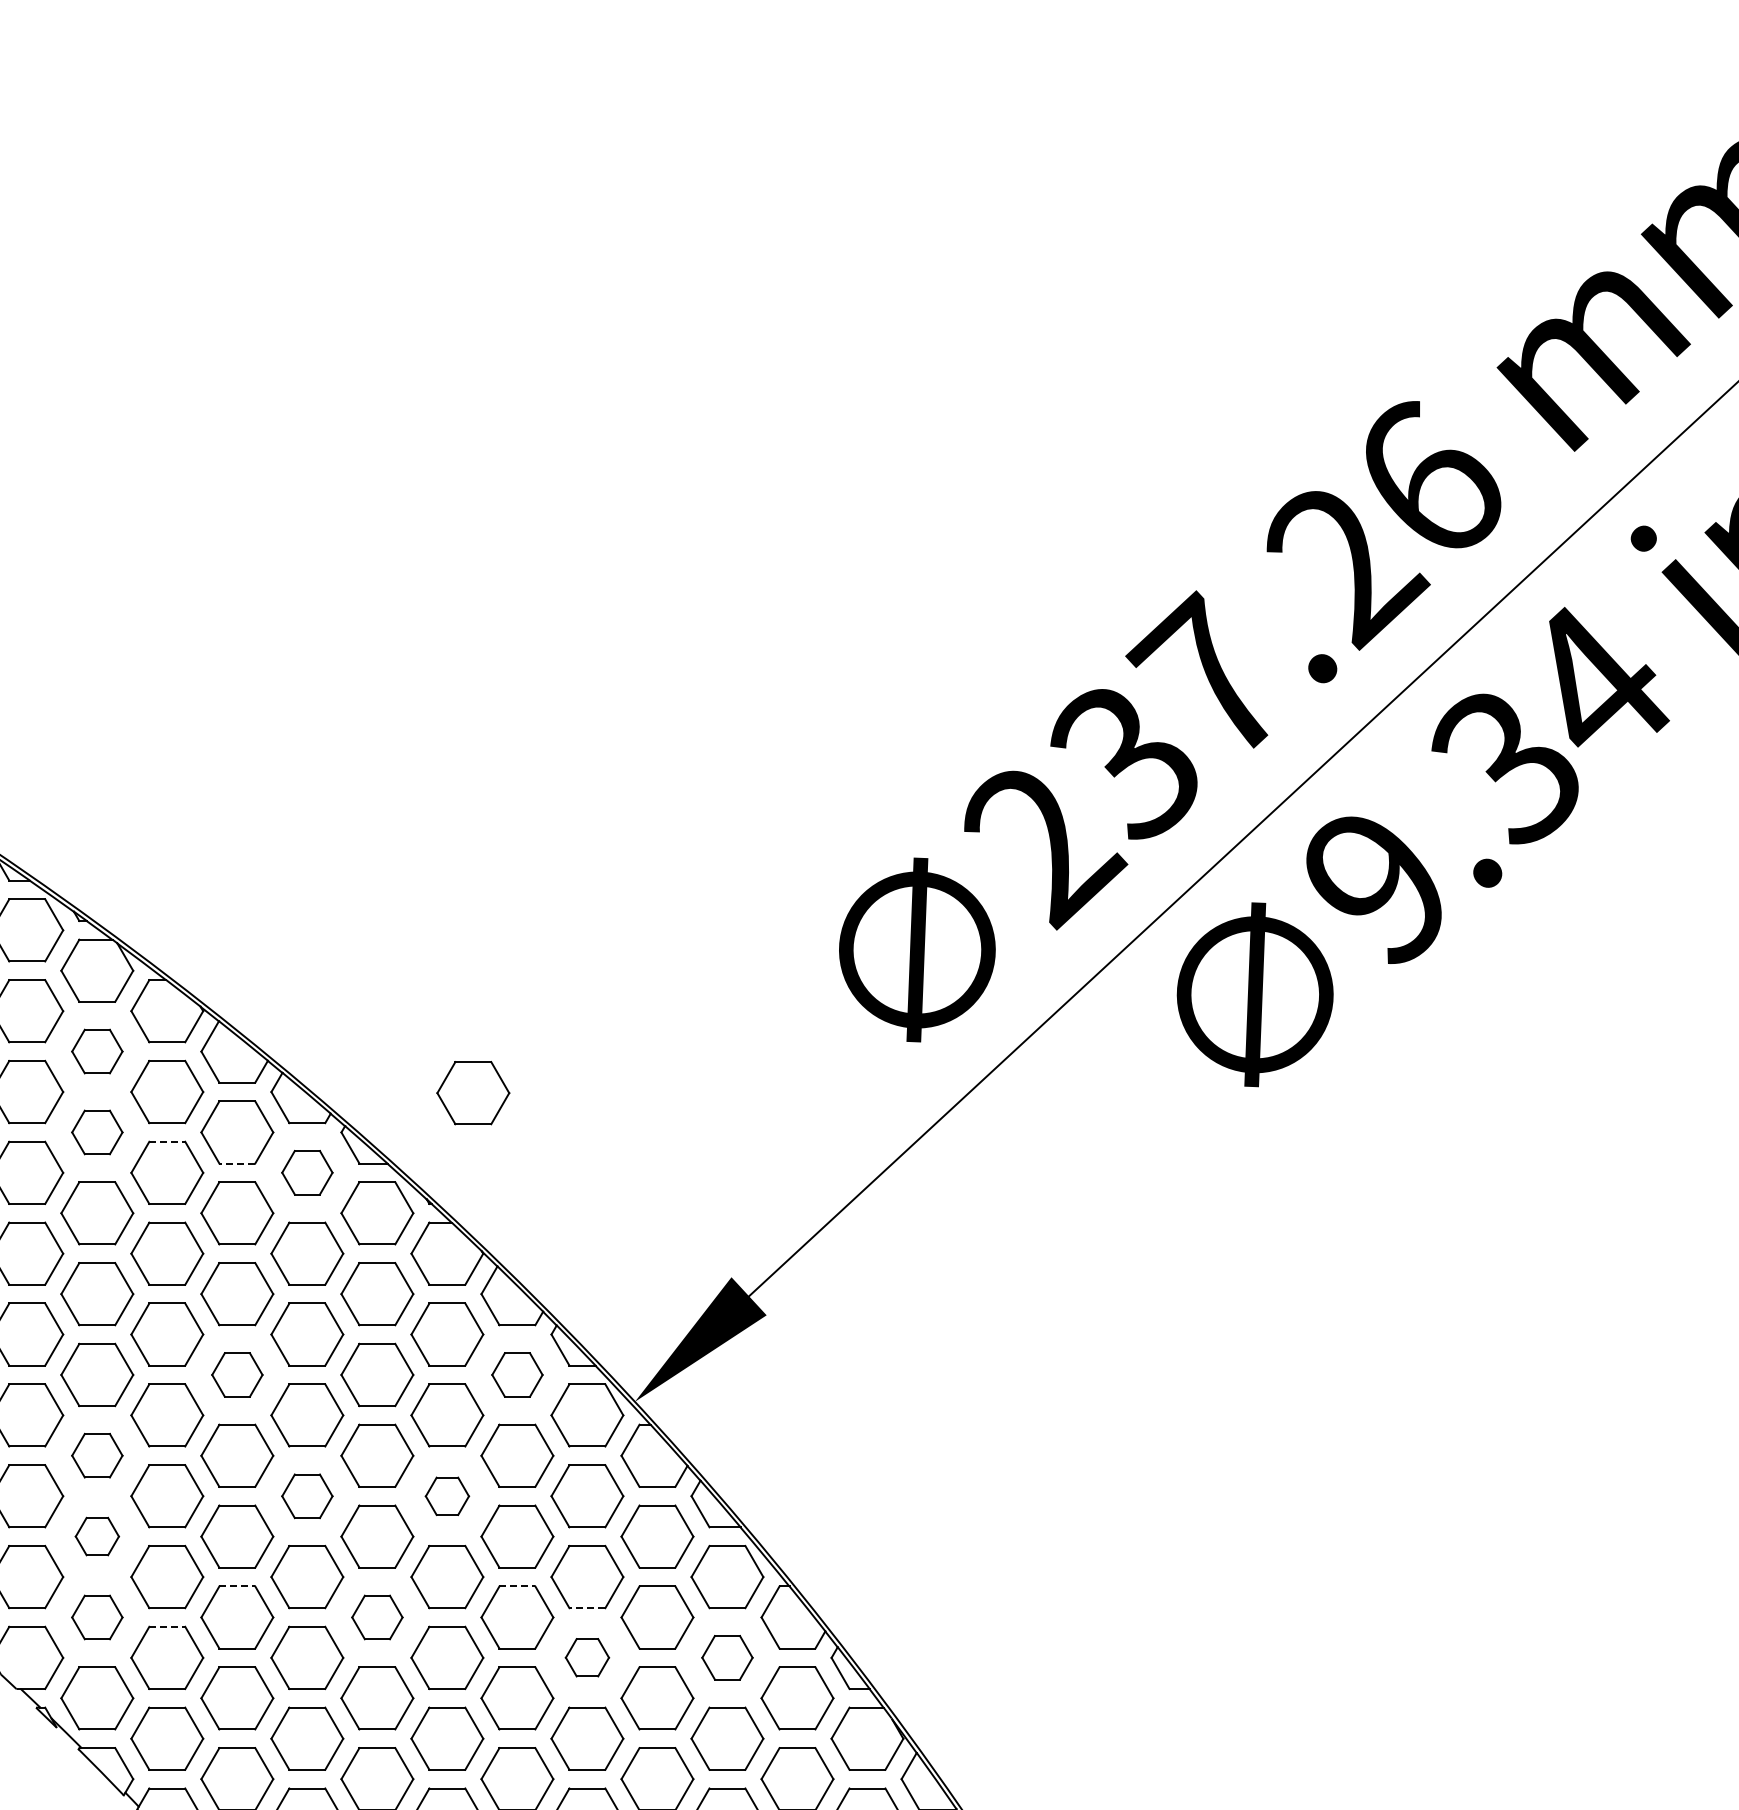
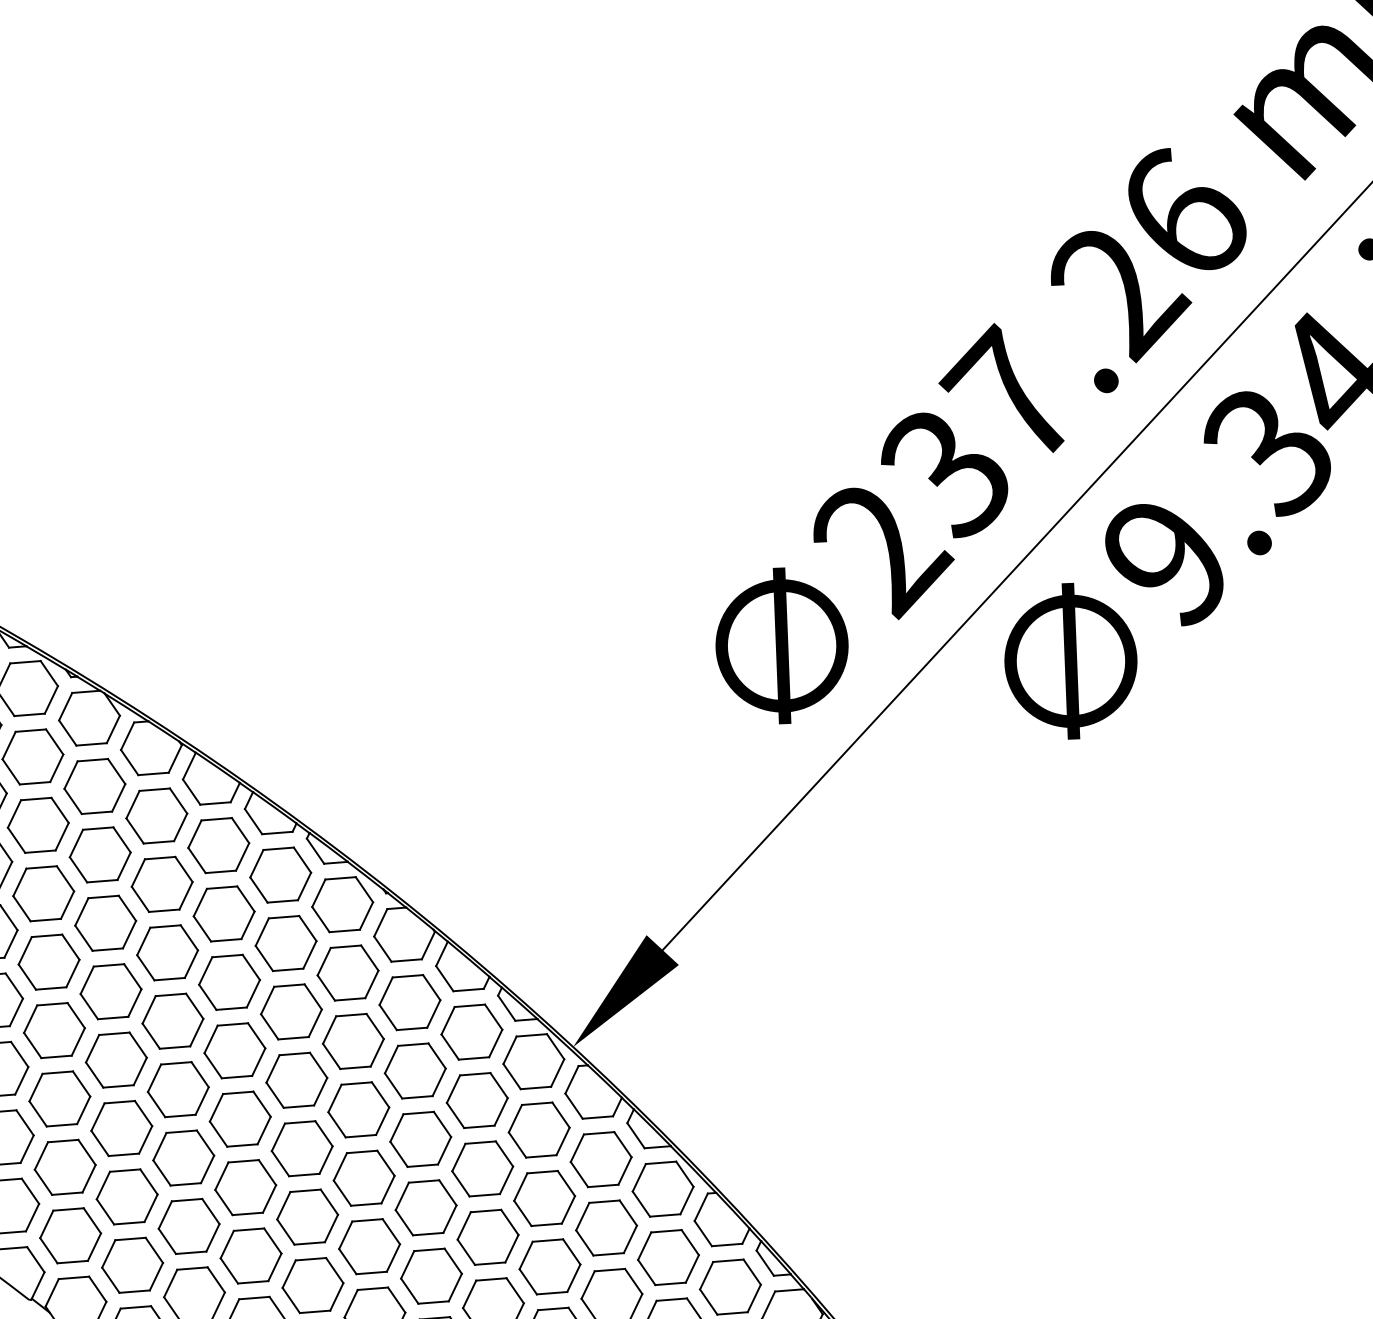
part: (97, 1051) -> (95, 786), size x1.43
part: (473, 1093) -> (416, 796), removed
part: (97, 1132) -> (100, 854), size x1.43
line: (167, 1141) -> (160, 857), dashed -> solid
line: (237, 1163) -> (220, 871), dashed -> solid
part: (307, 1172) -> (280, 874), size x1.43
part: (237, 1374) -> (235, 1050), size x1.43
part: (517, 1374) -> (471, 1031), size x1.43
part: (97, 1455) -> (121, 1128), size x1.43
part: (307, 1496) -> (302, 1148), size x1.43
part: (447, 1496) -> (420, 1139), size x1.67
part: (97, 1536) -> (127, 1196), size x1.67
line: (237, 1586) -> (249, 1229), dashed -> solid
line: (517, 1586) -> (486, 1211), dashed -> solid
line: (587, 1608) -> (546, 1225), dashed -> solid
part: (97, 1617) -> (132, 1265), size x1.43
part: (377, 1617) -> (369, 1246), size x1.43
line: (167, 1626) -> (192, 1268), dashed -> solid
part: (587, 1657) -> (550, 1266), size x1.67
part: (727, 1657) -> (668, 1257), size x1.43

